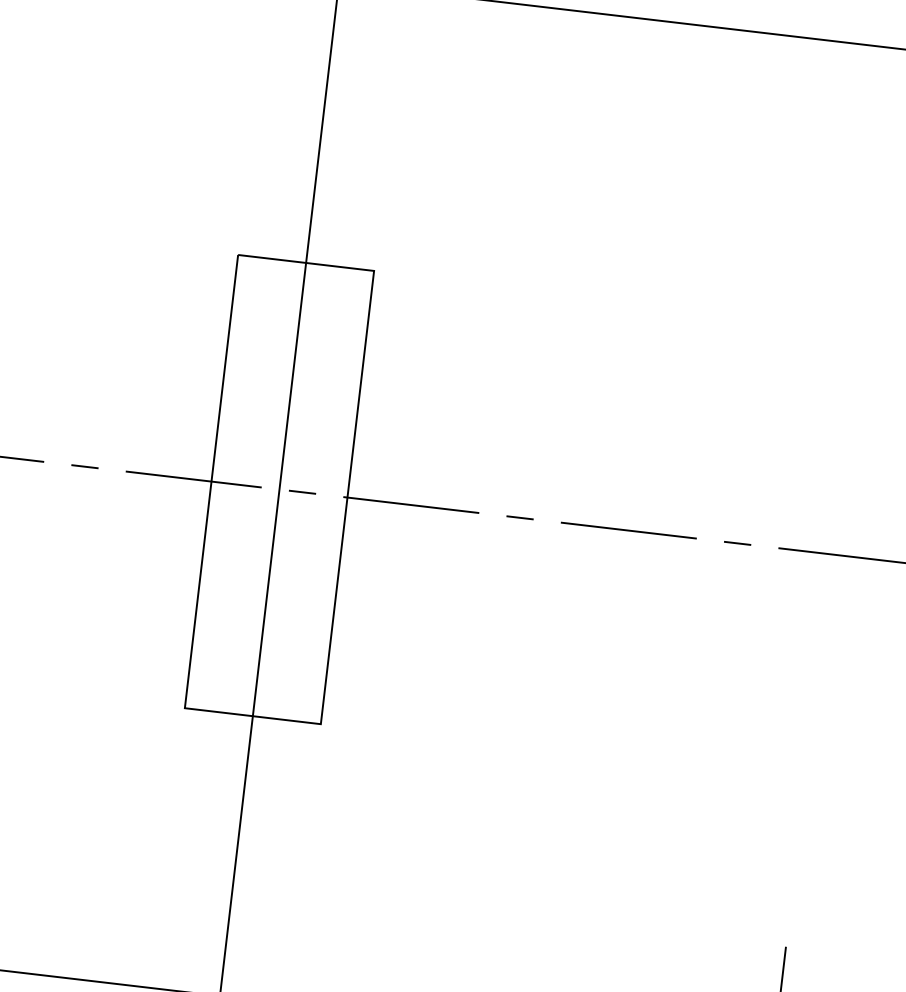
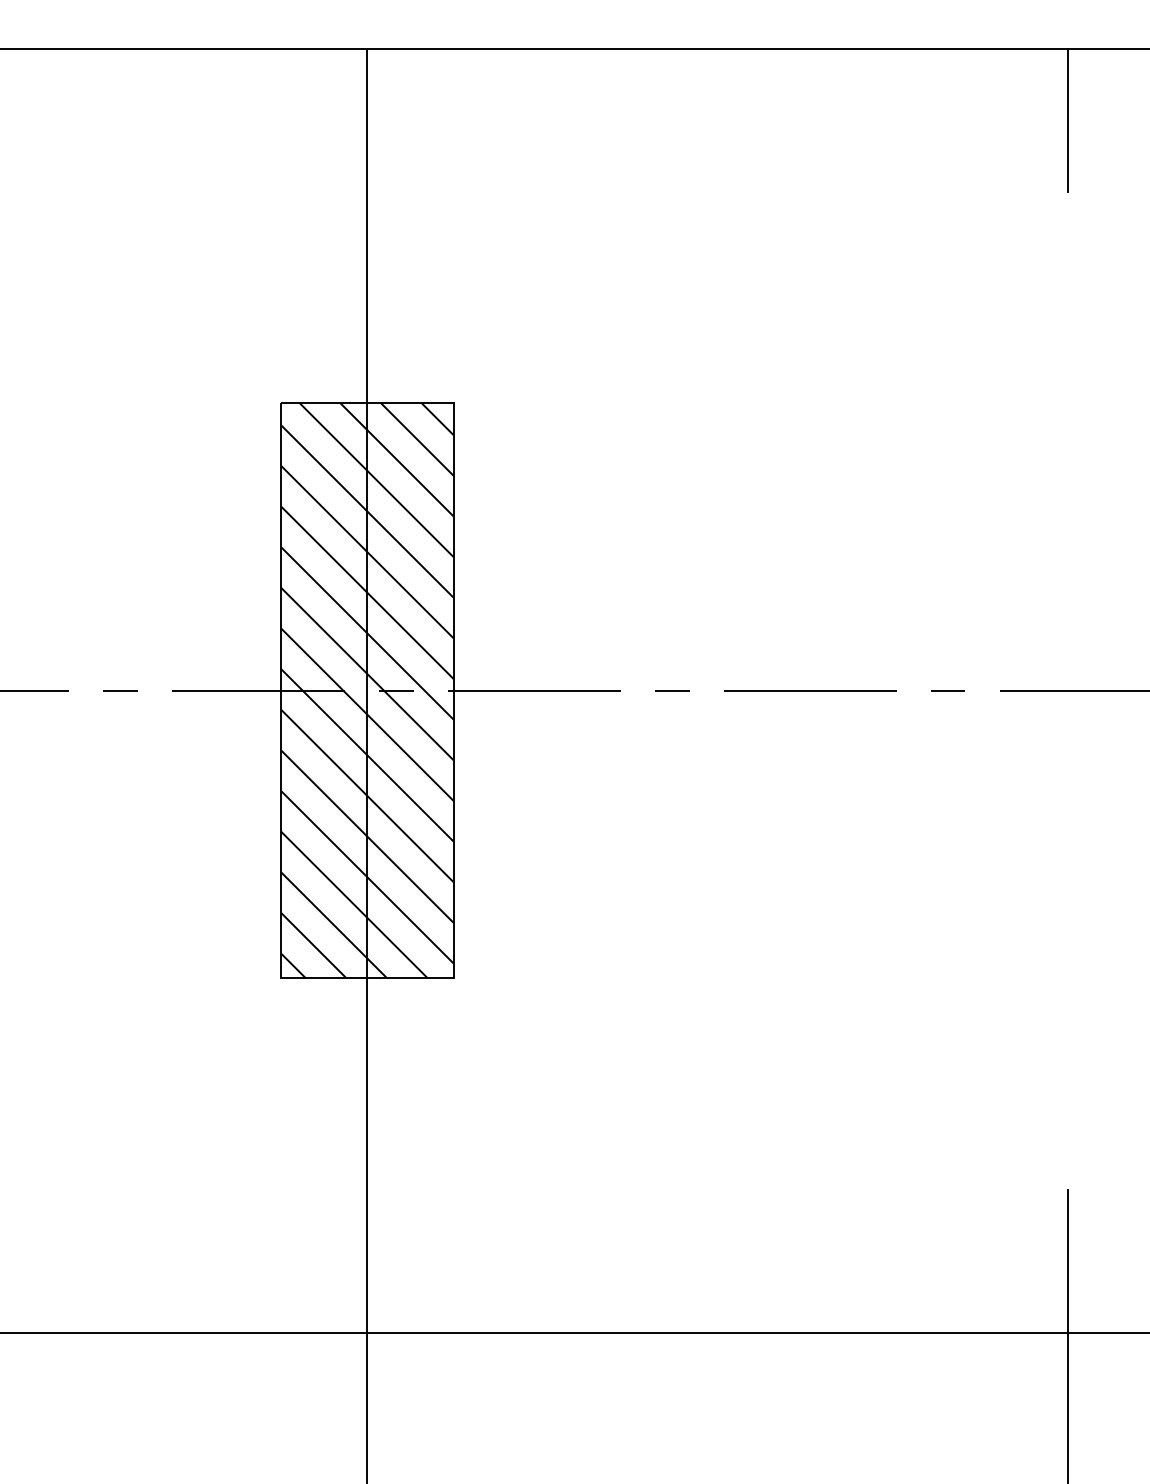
line: (885, 104) -> (1068, 120), added
hatch: (279, 489) -> (367, 690), added

